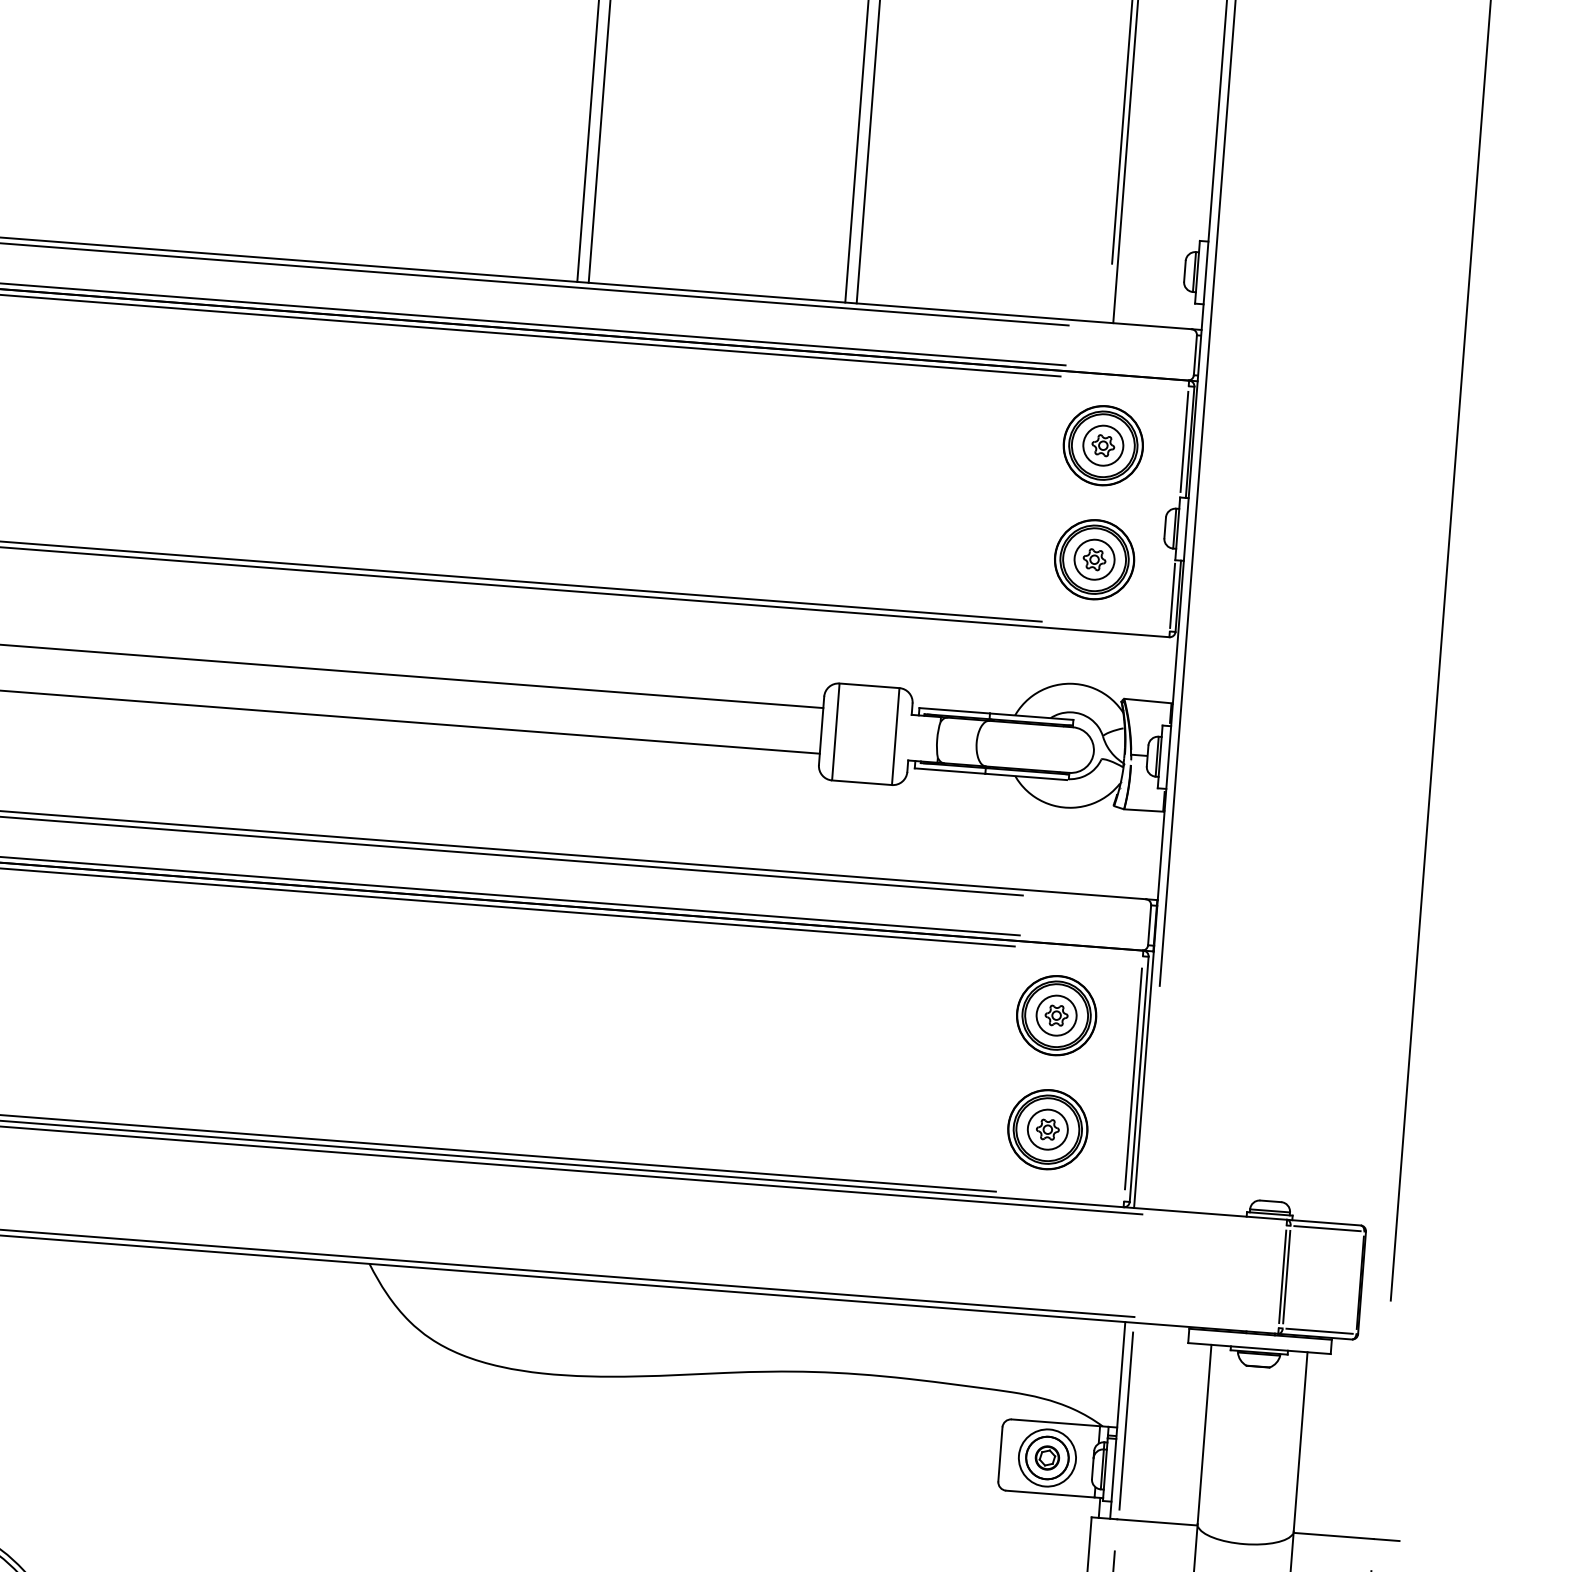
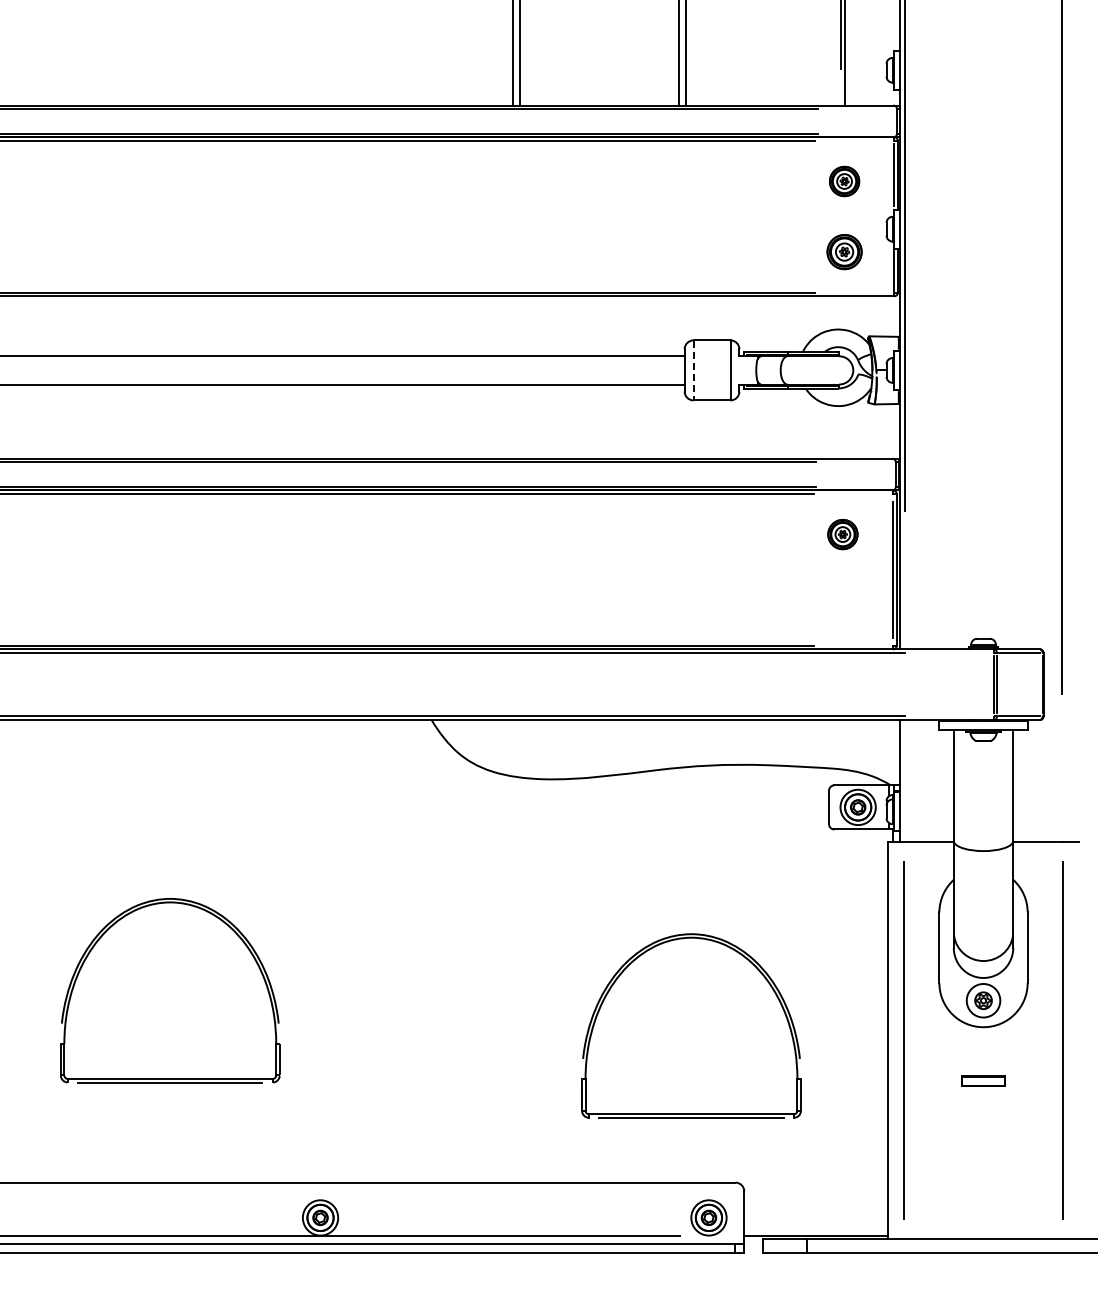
part: (1103, 445) -> (844, 181), size x0.6
part: (1094, 558) -> (844, 251), size x0.7
line: (835, 732) -> (693, 370), solid -> dashed
part: (1056, 1015) -> (842, 534), size x0.6
part: (1047, 1128) -> (842, 604), removed
line: (1125, 1420) -> (904, 780), removed

